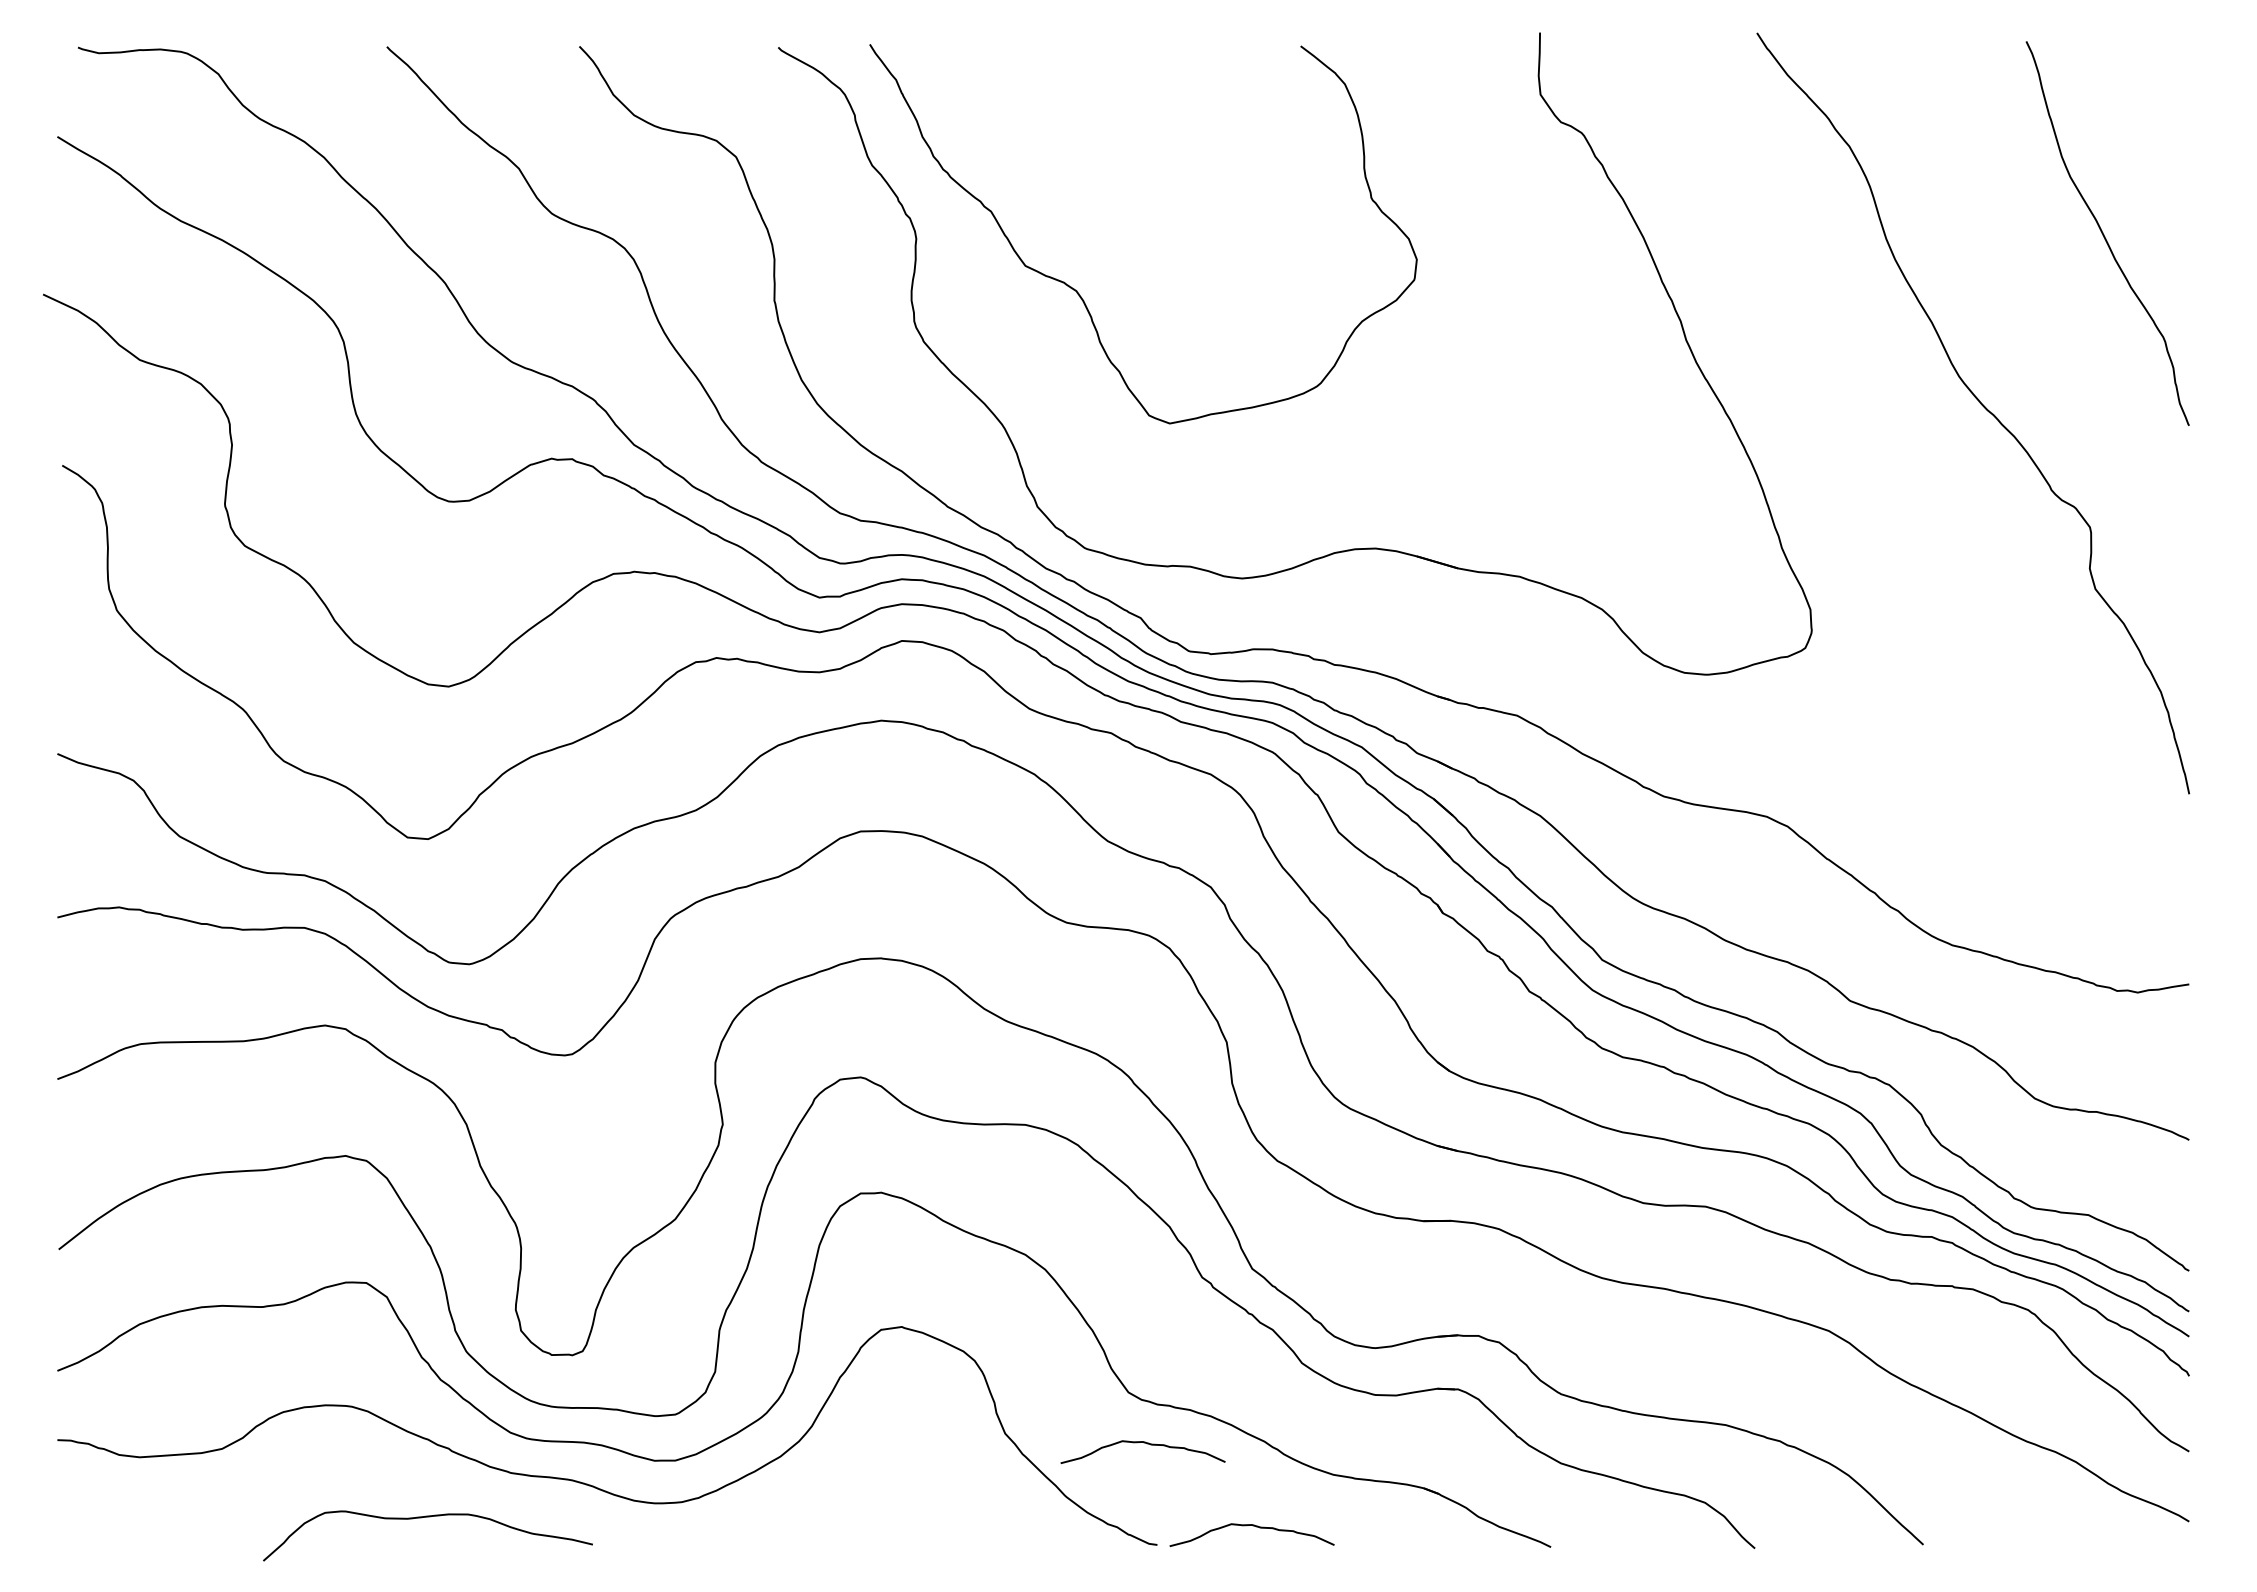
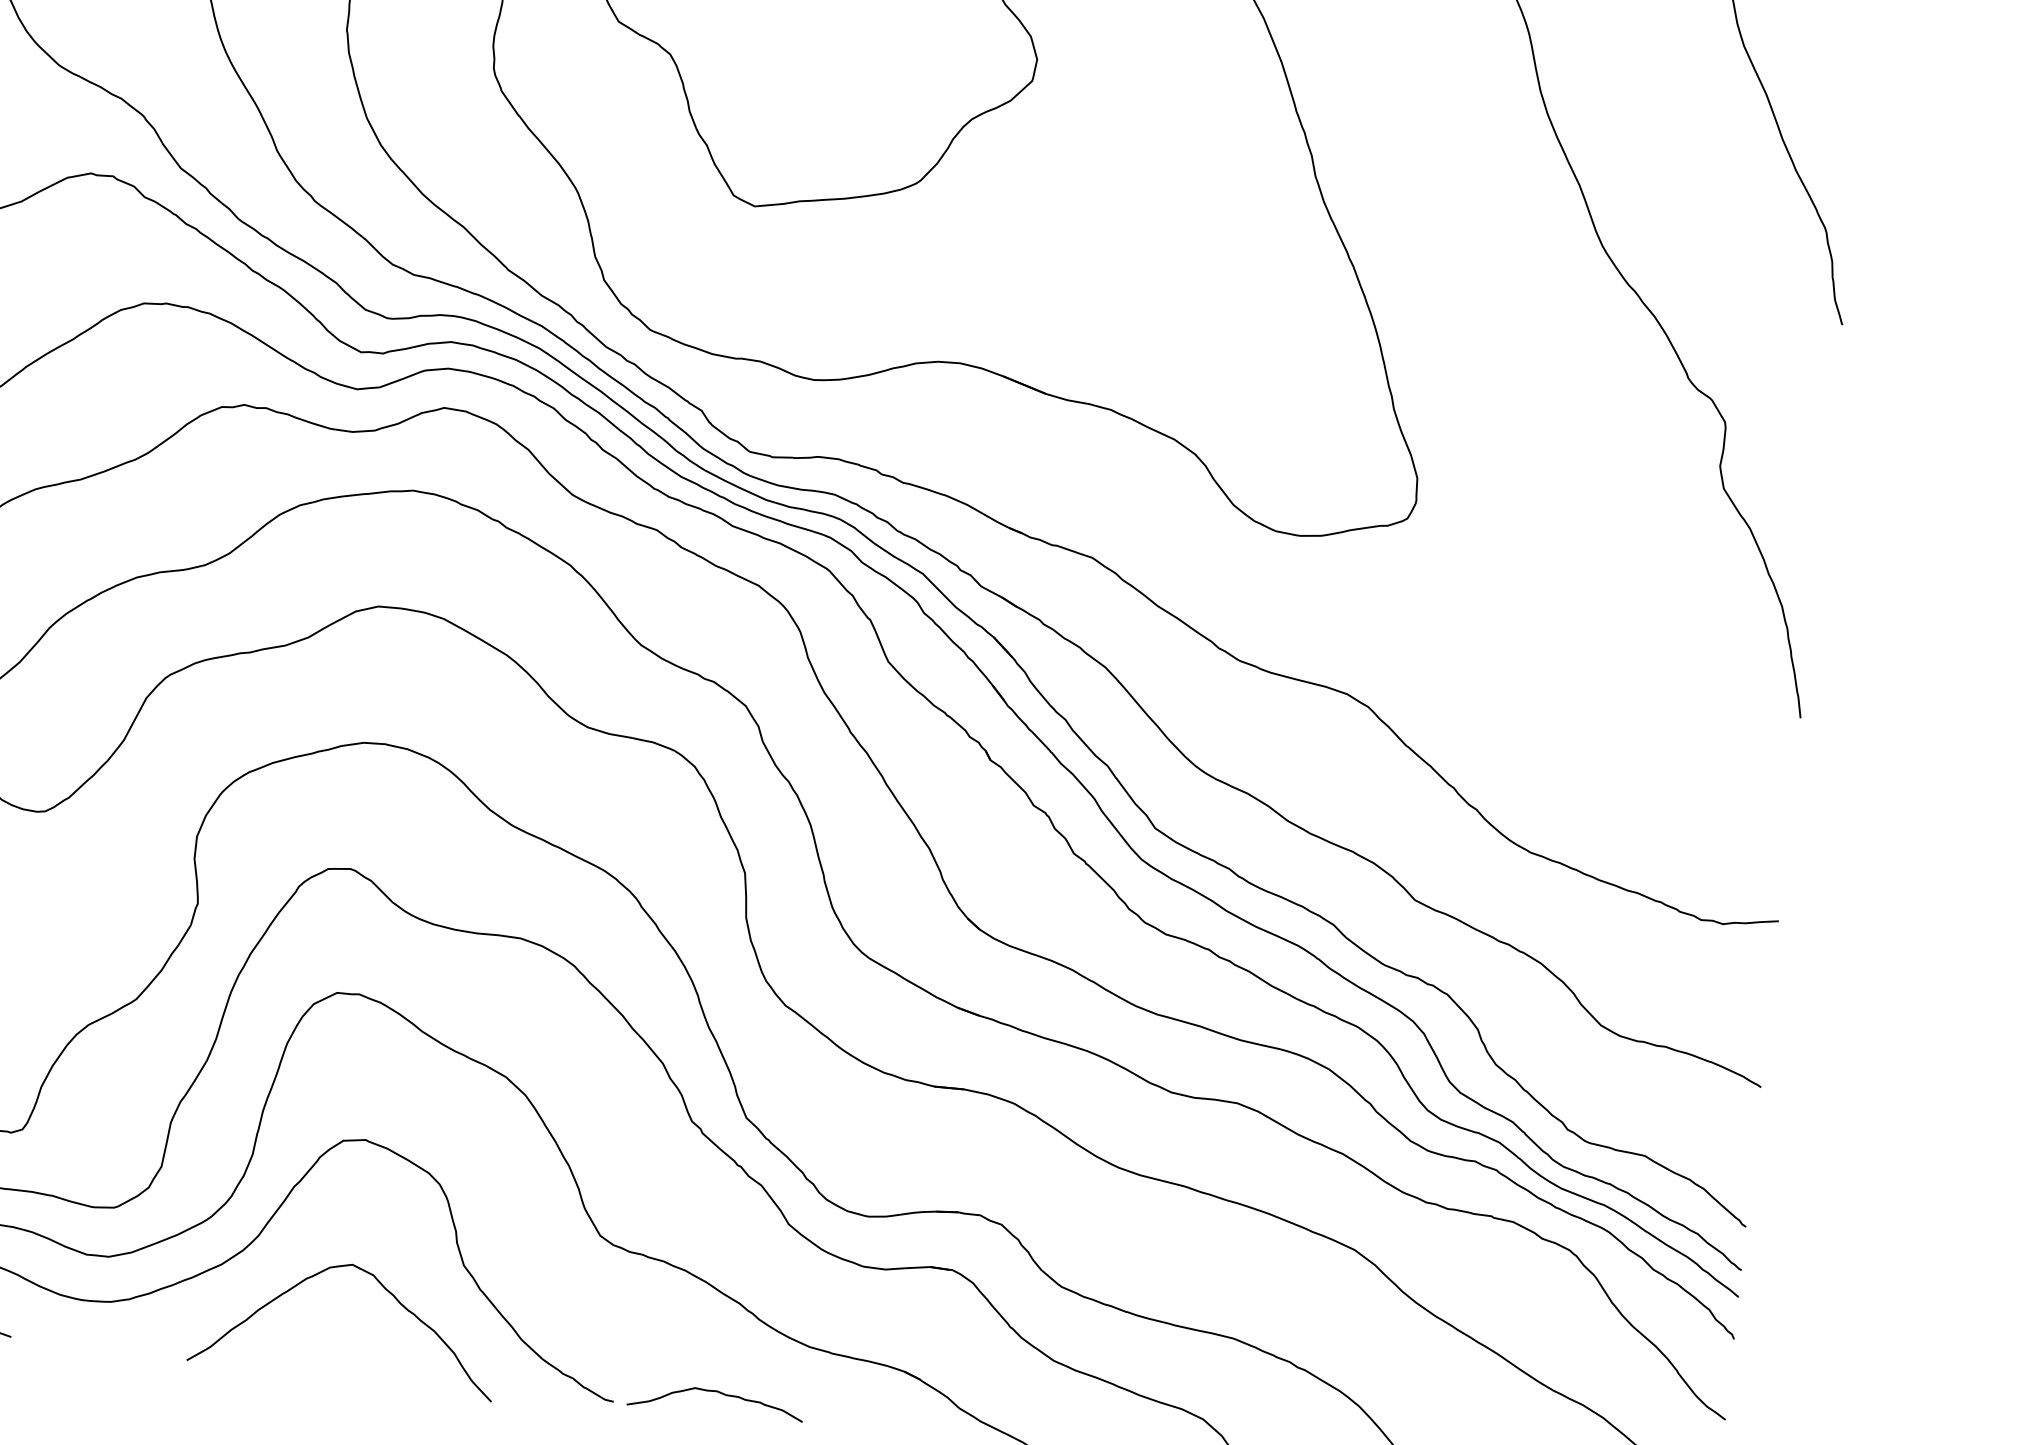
curve: (1143, 1443) -> (610, 1291), removed
curve: (932, 1462) -> (383, 1288), added

